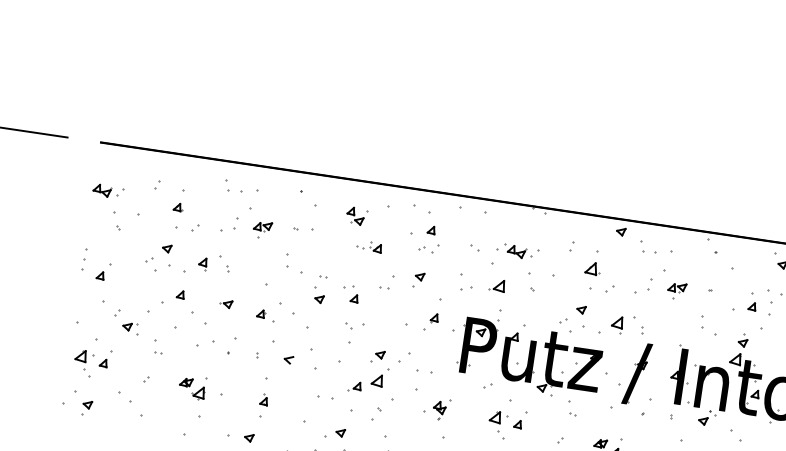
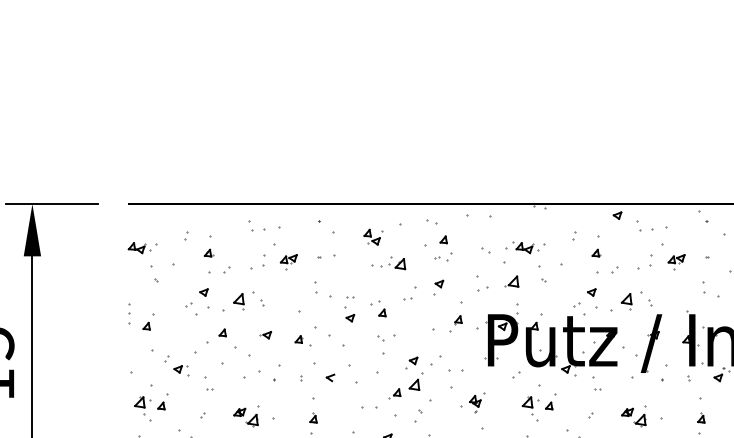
part: (421, 208) -> (431, 221), size x0.62
part: (368, 246) -> (388, 263), size x1.43
part: (202, 263) -> (238, 301), size x1.43
part: (592, 267) -> (596, 252), size x0.62

